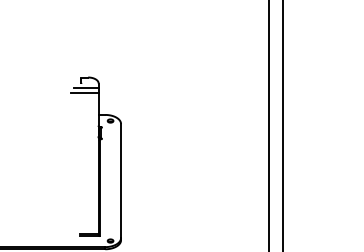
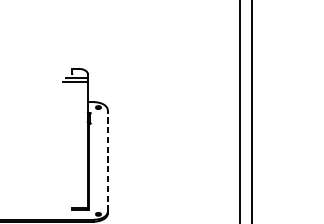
line: (121, 181) -> (108, 161), solid -> dashed

